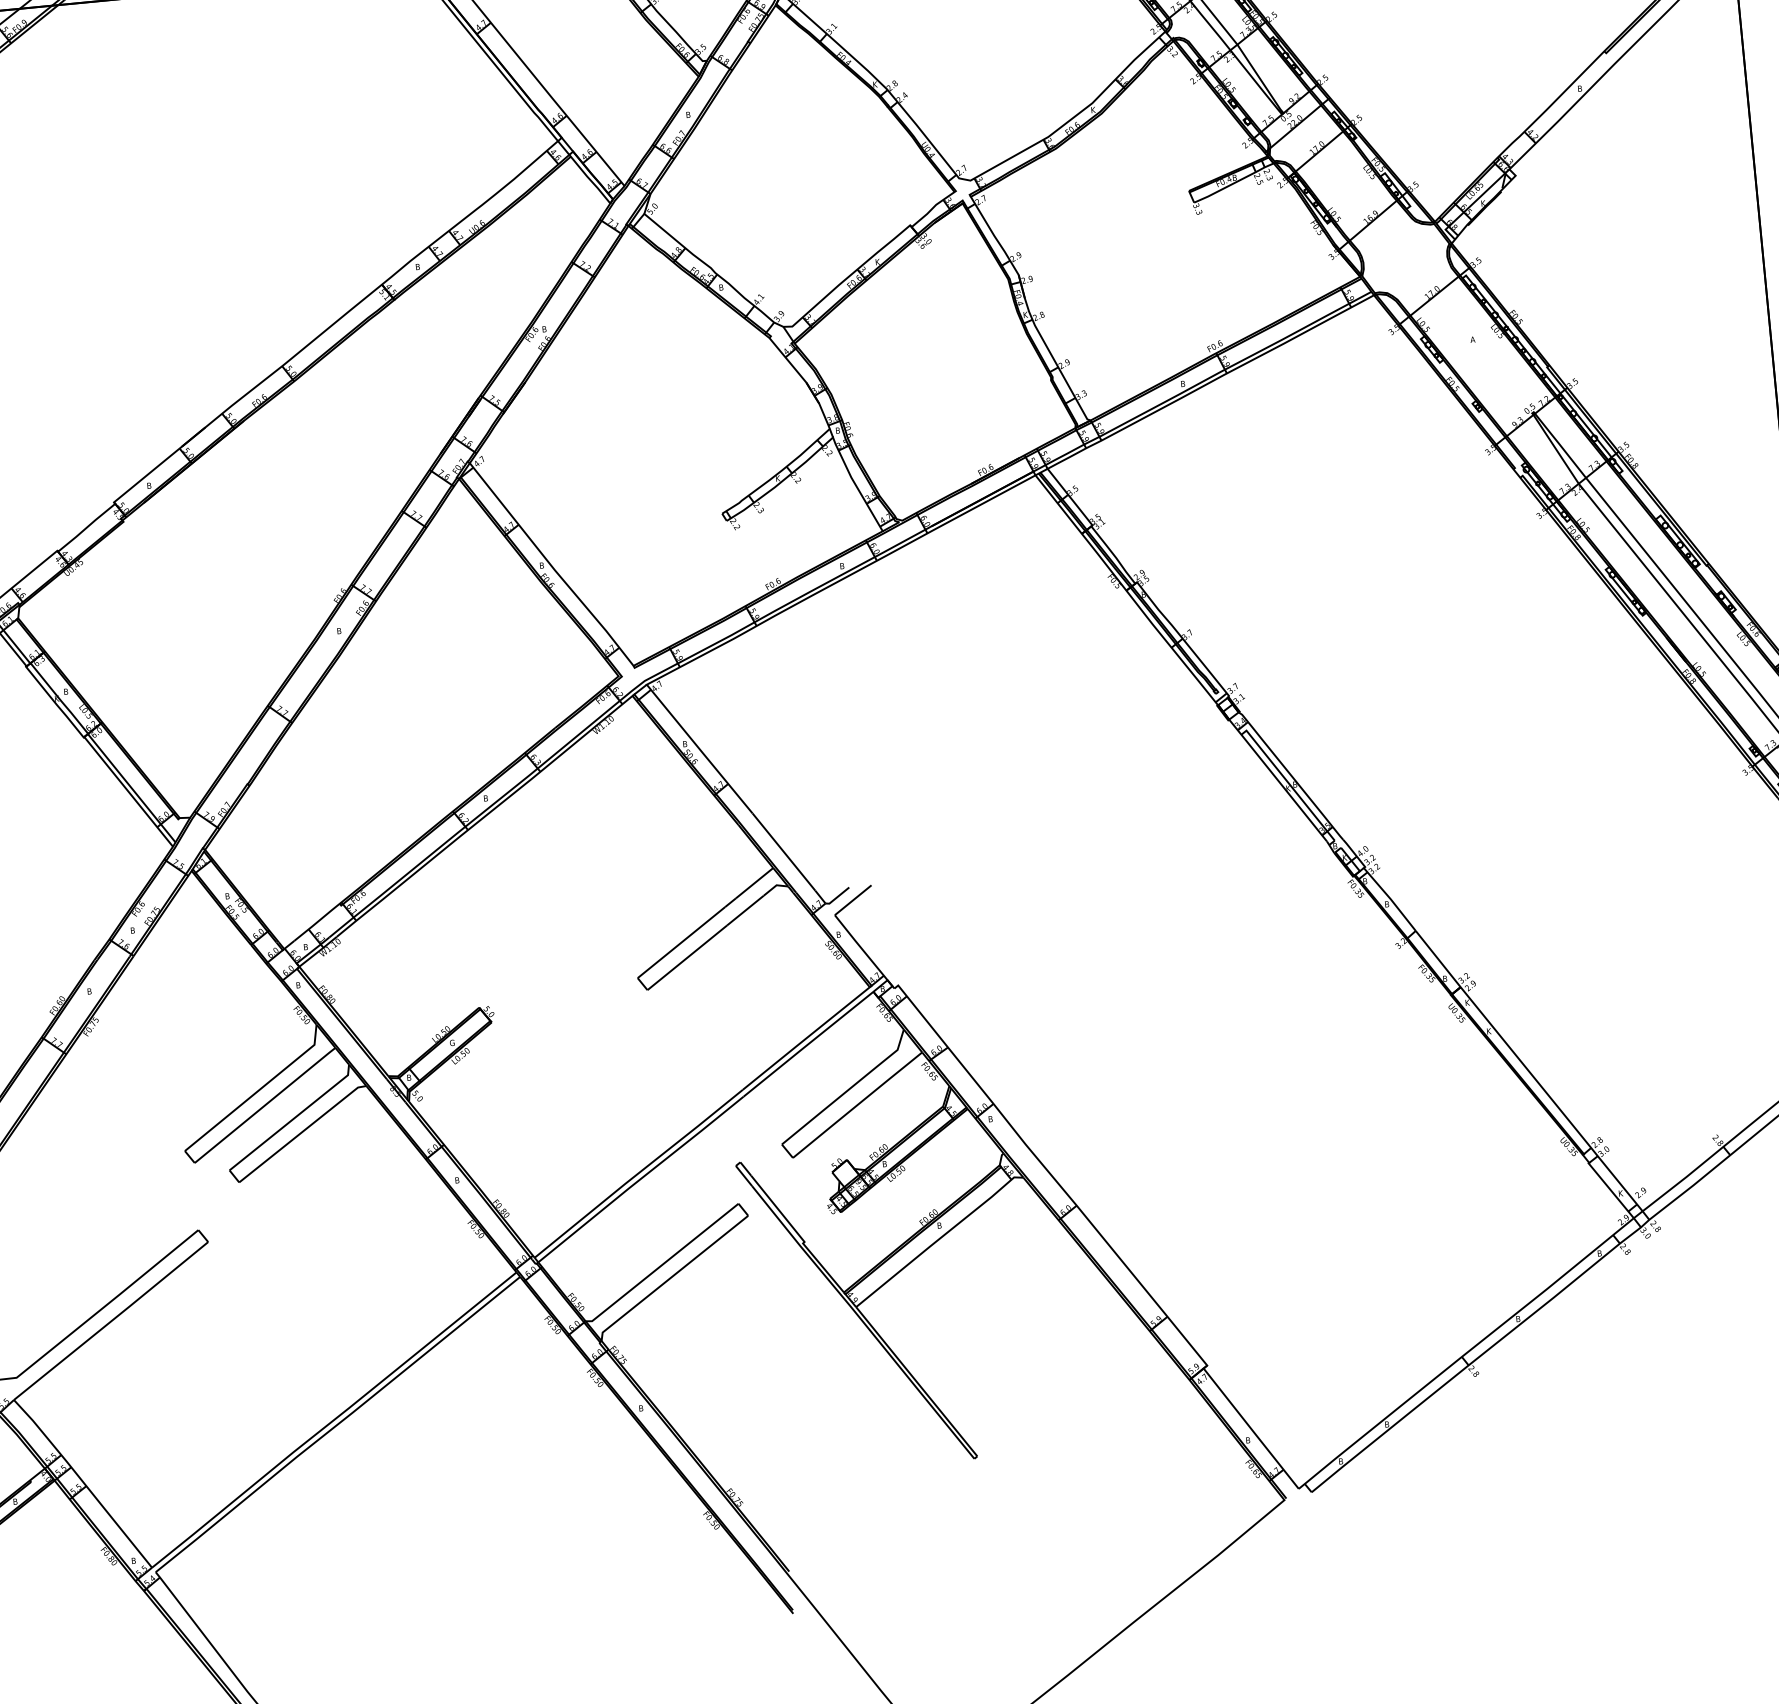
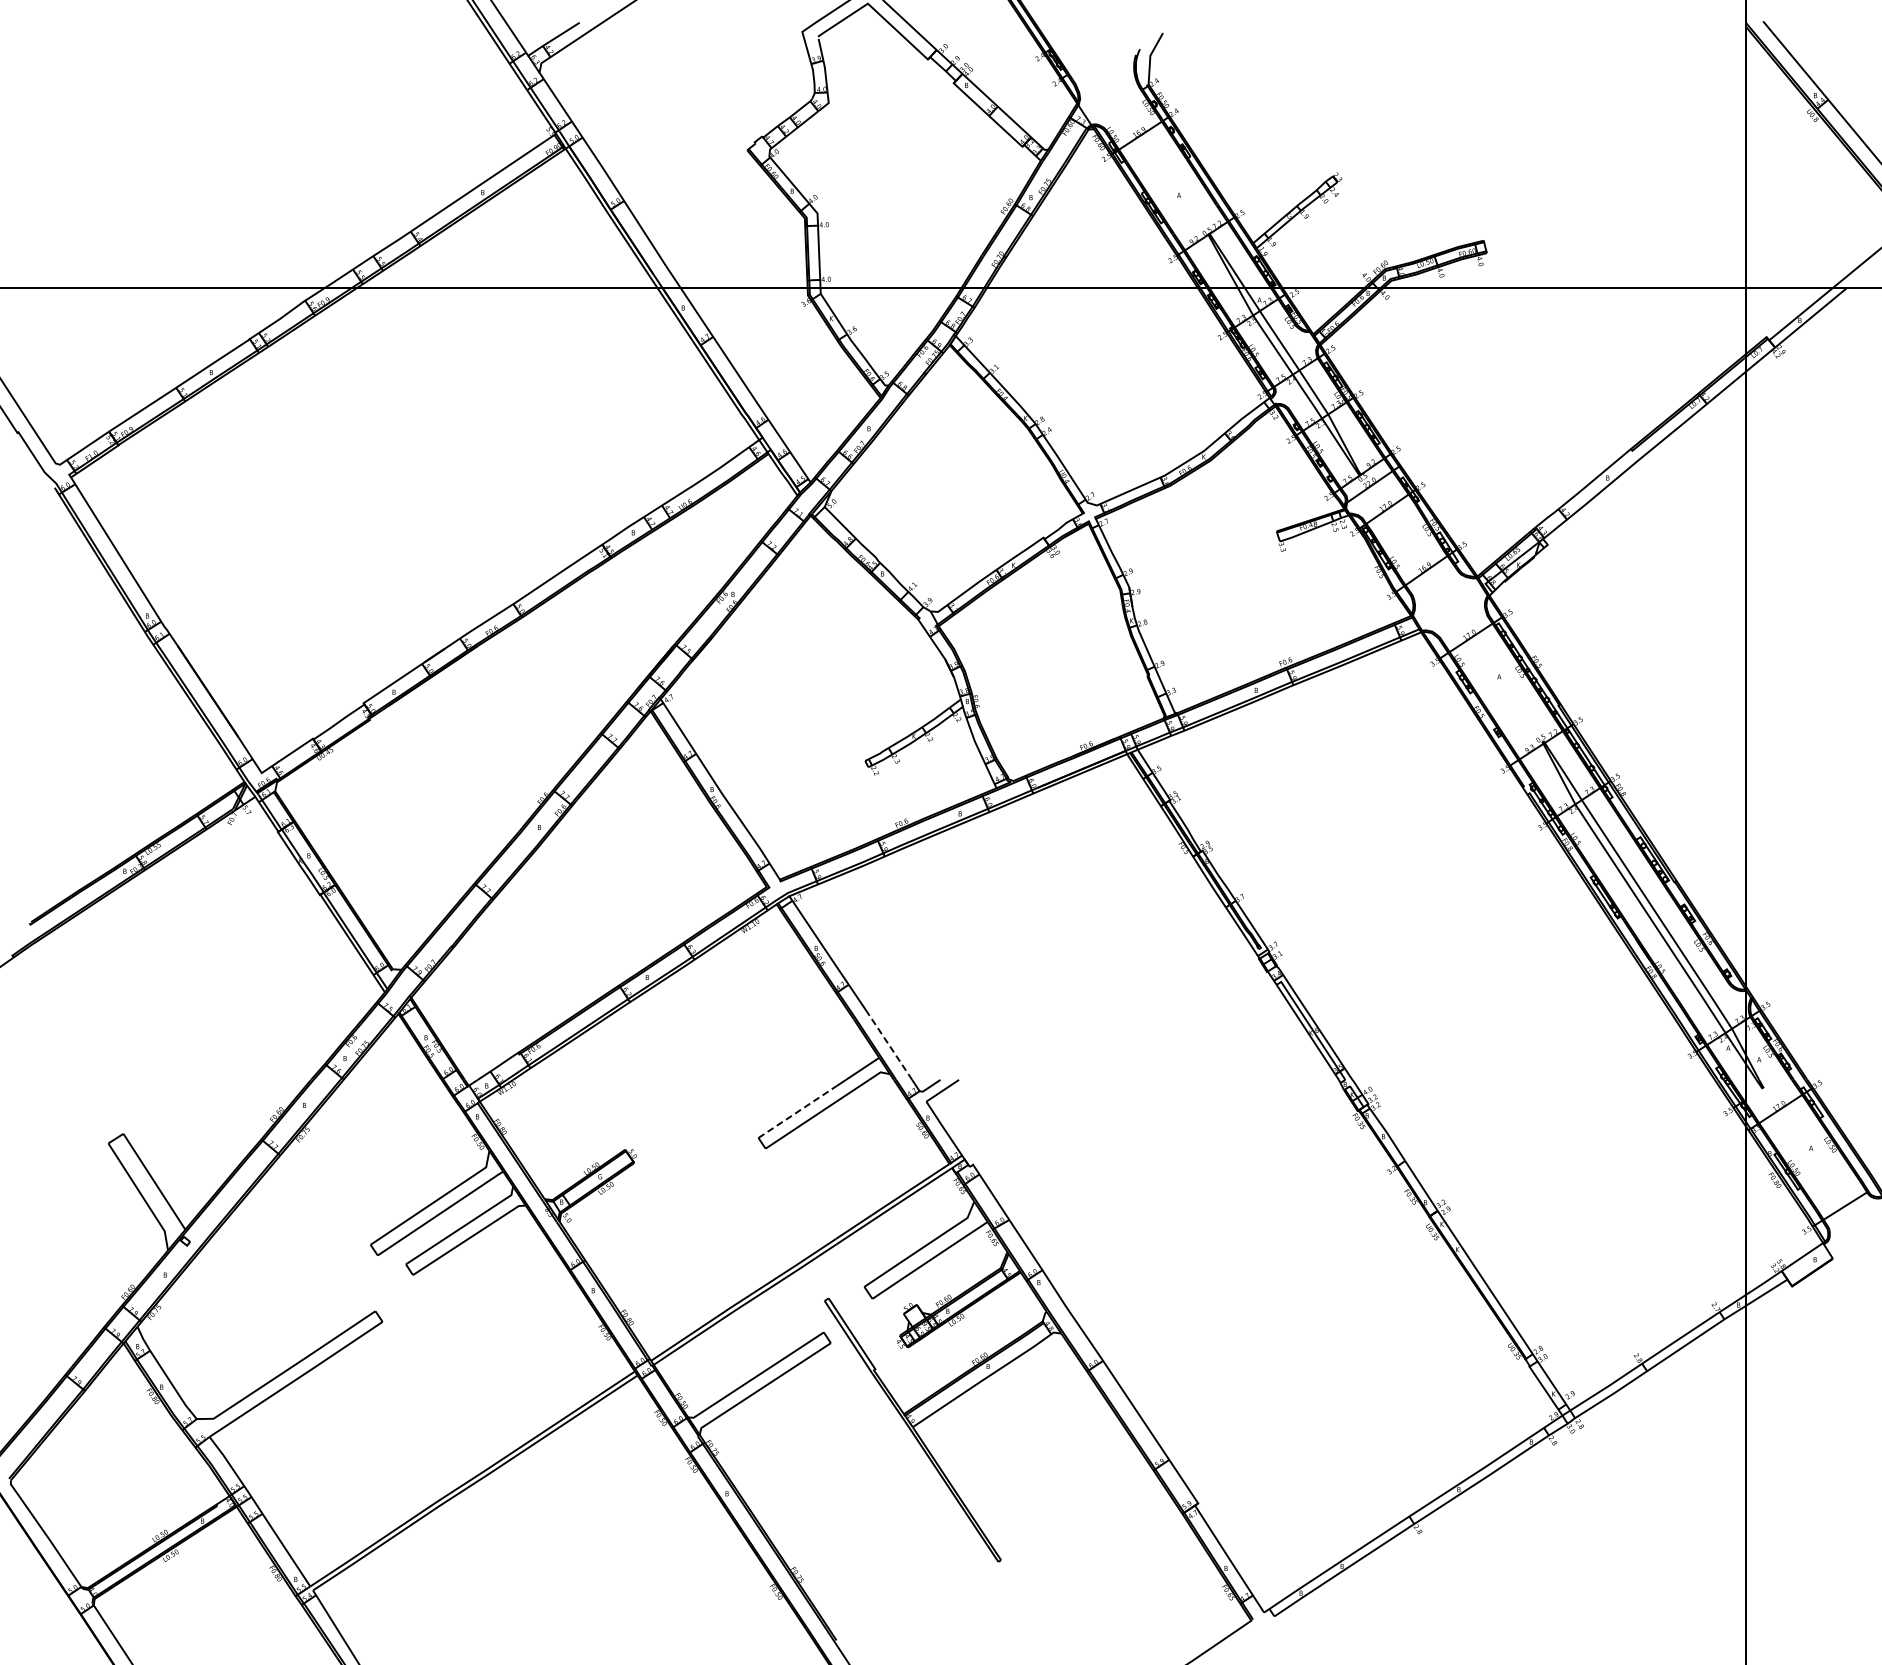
line: (784, 852) -> (889, 1045), solid -> dashed
line: (681, 943) -> (797, 1112), solid -> dashed

